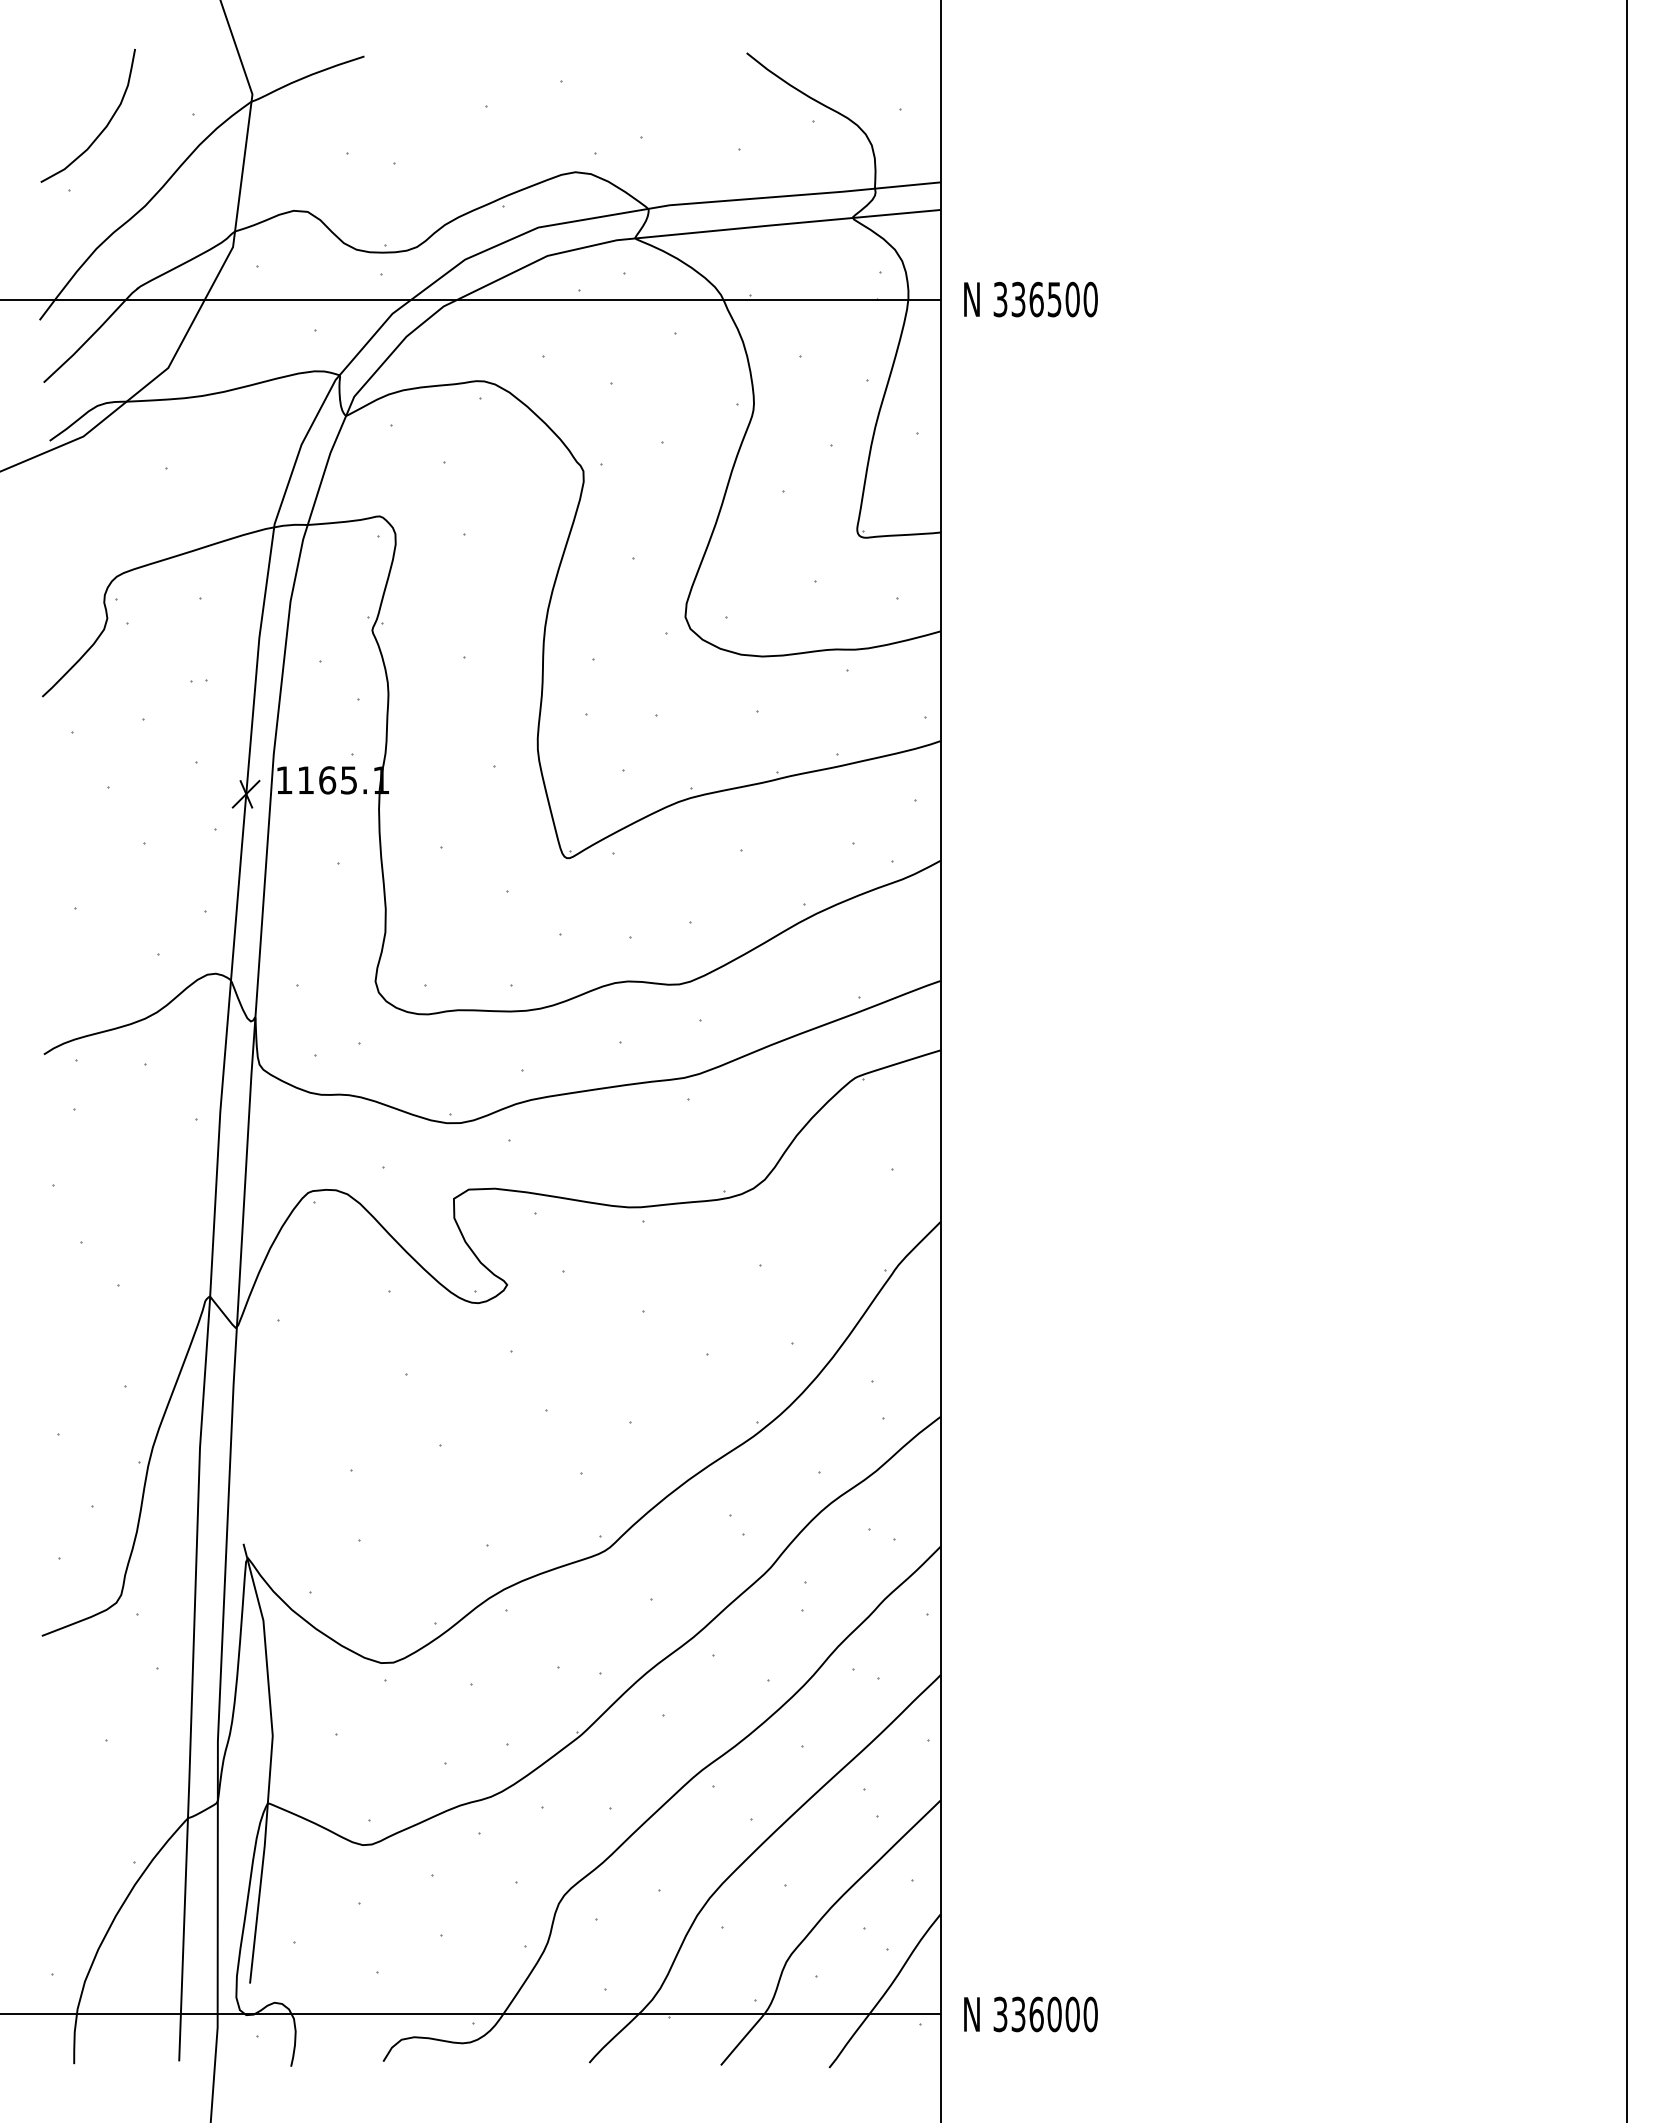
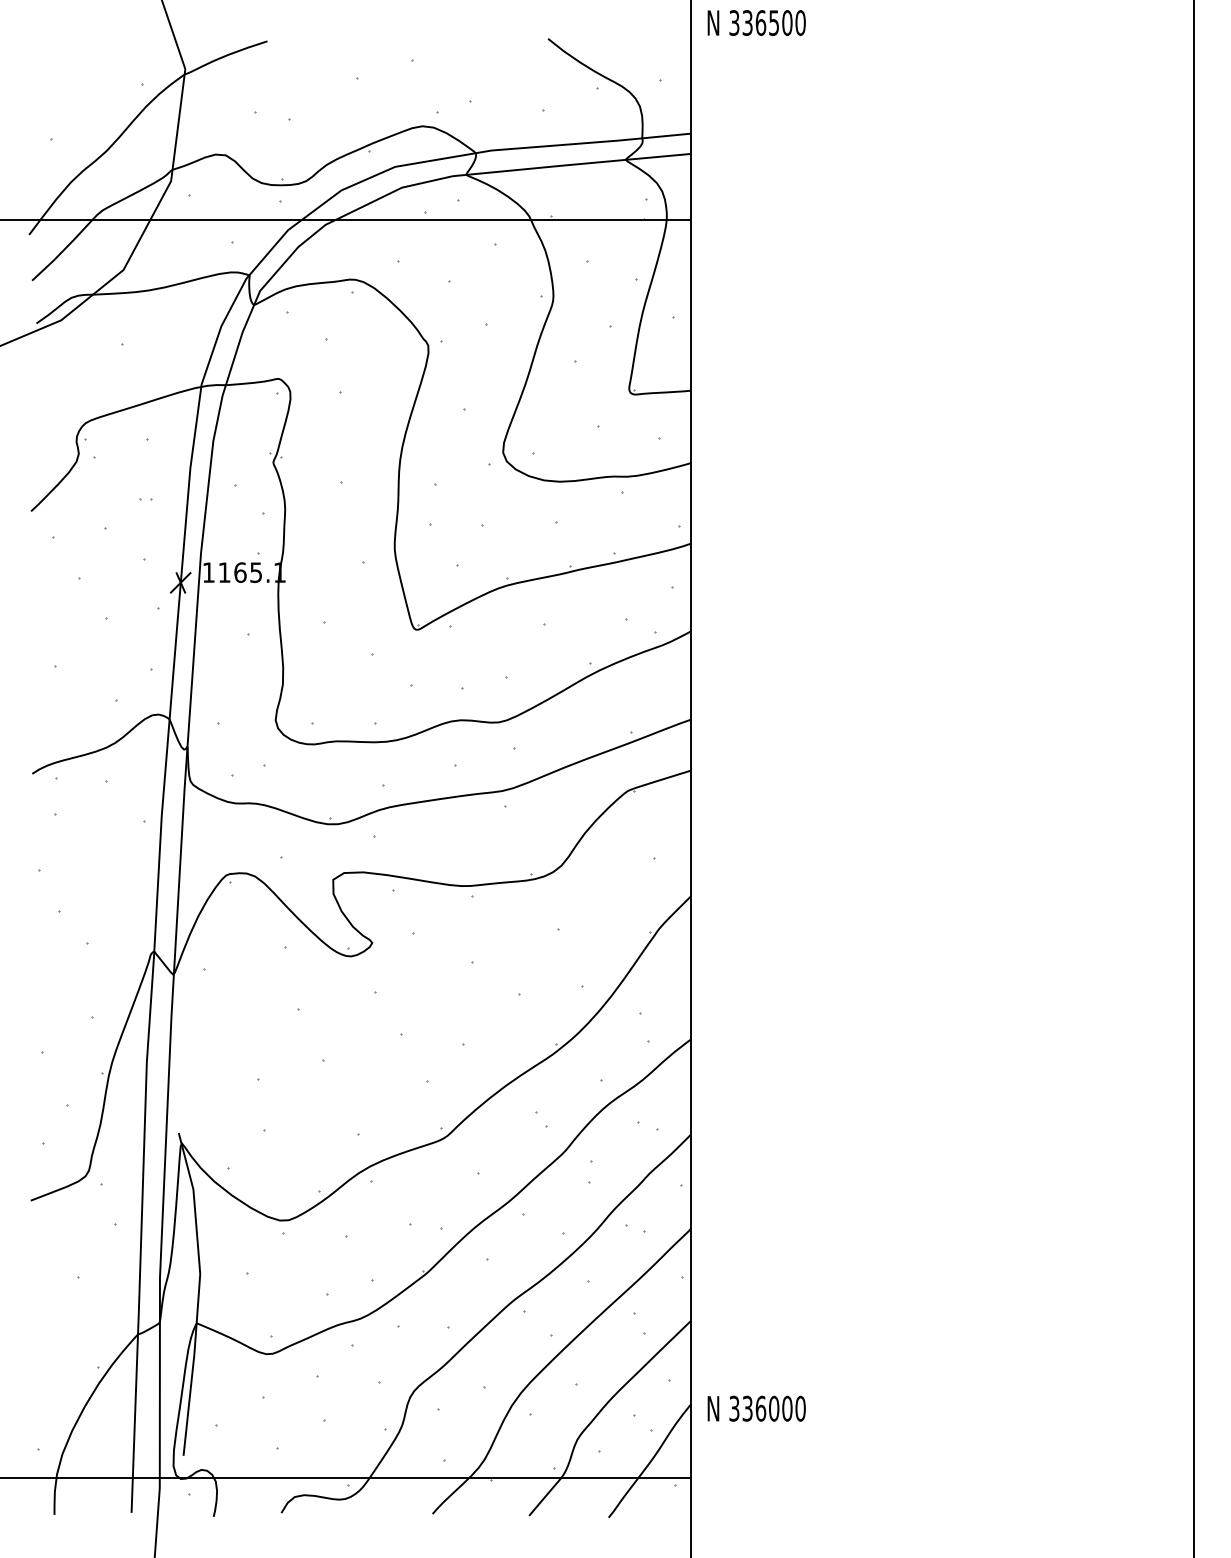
curve: (102, 129) -> (75, 94), removed
text: (1030, 299) -> (756, 22), moved
text: (1030, 2014) -> (756, 1408), moved

